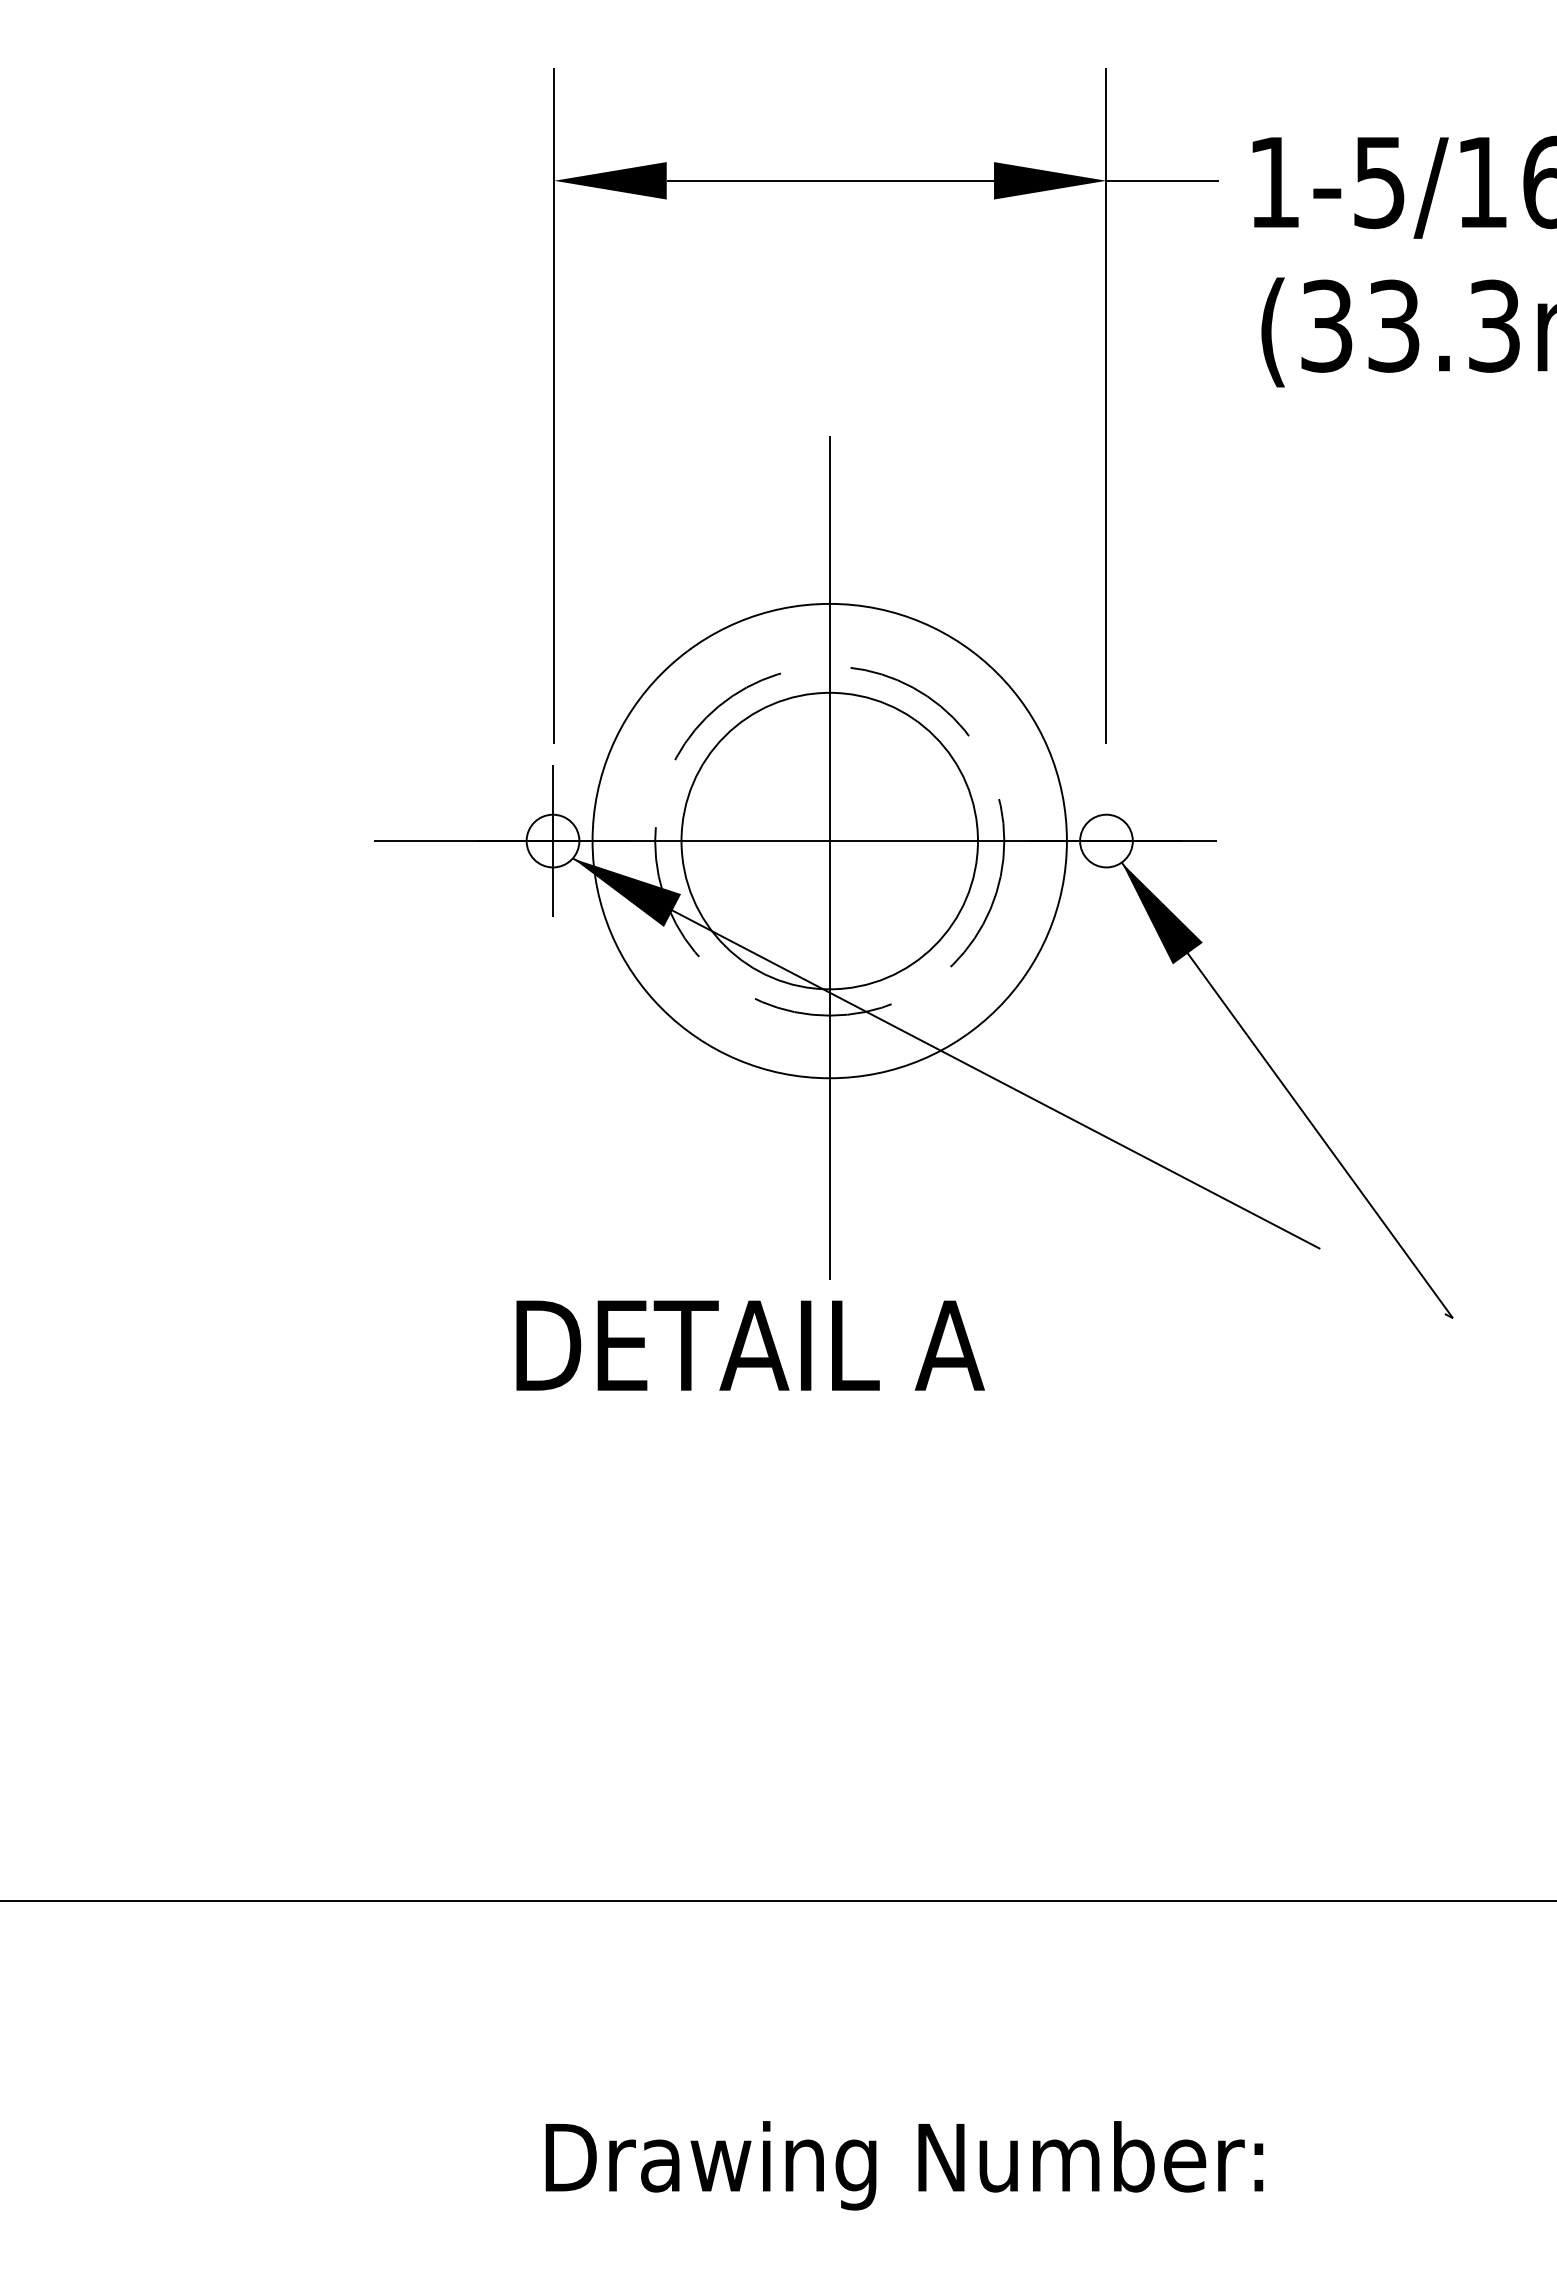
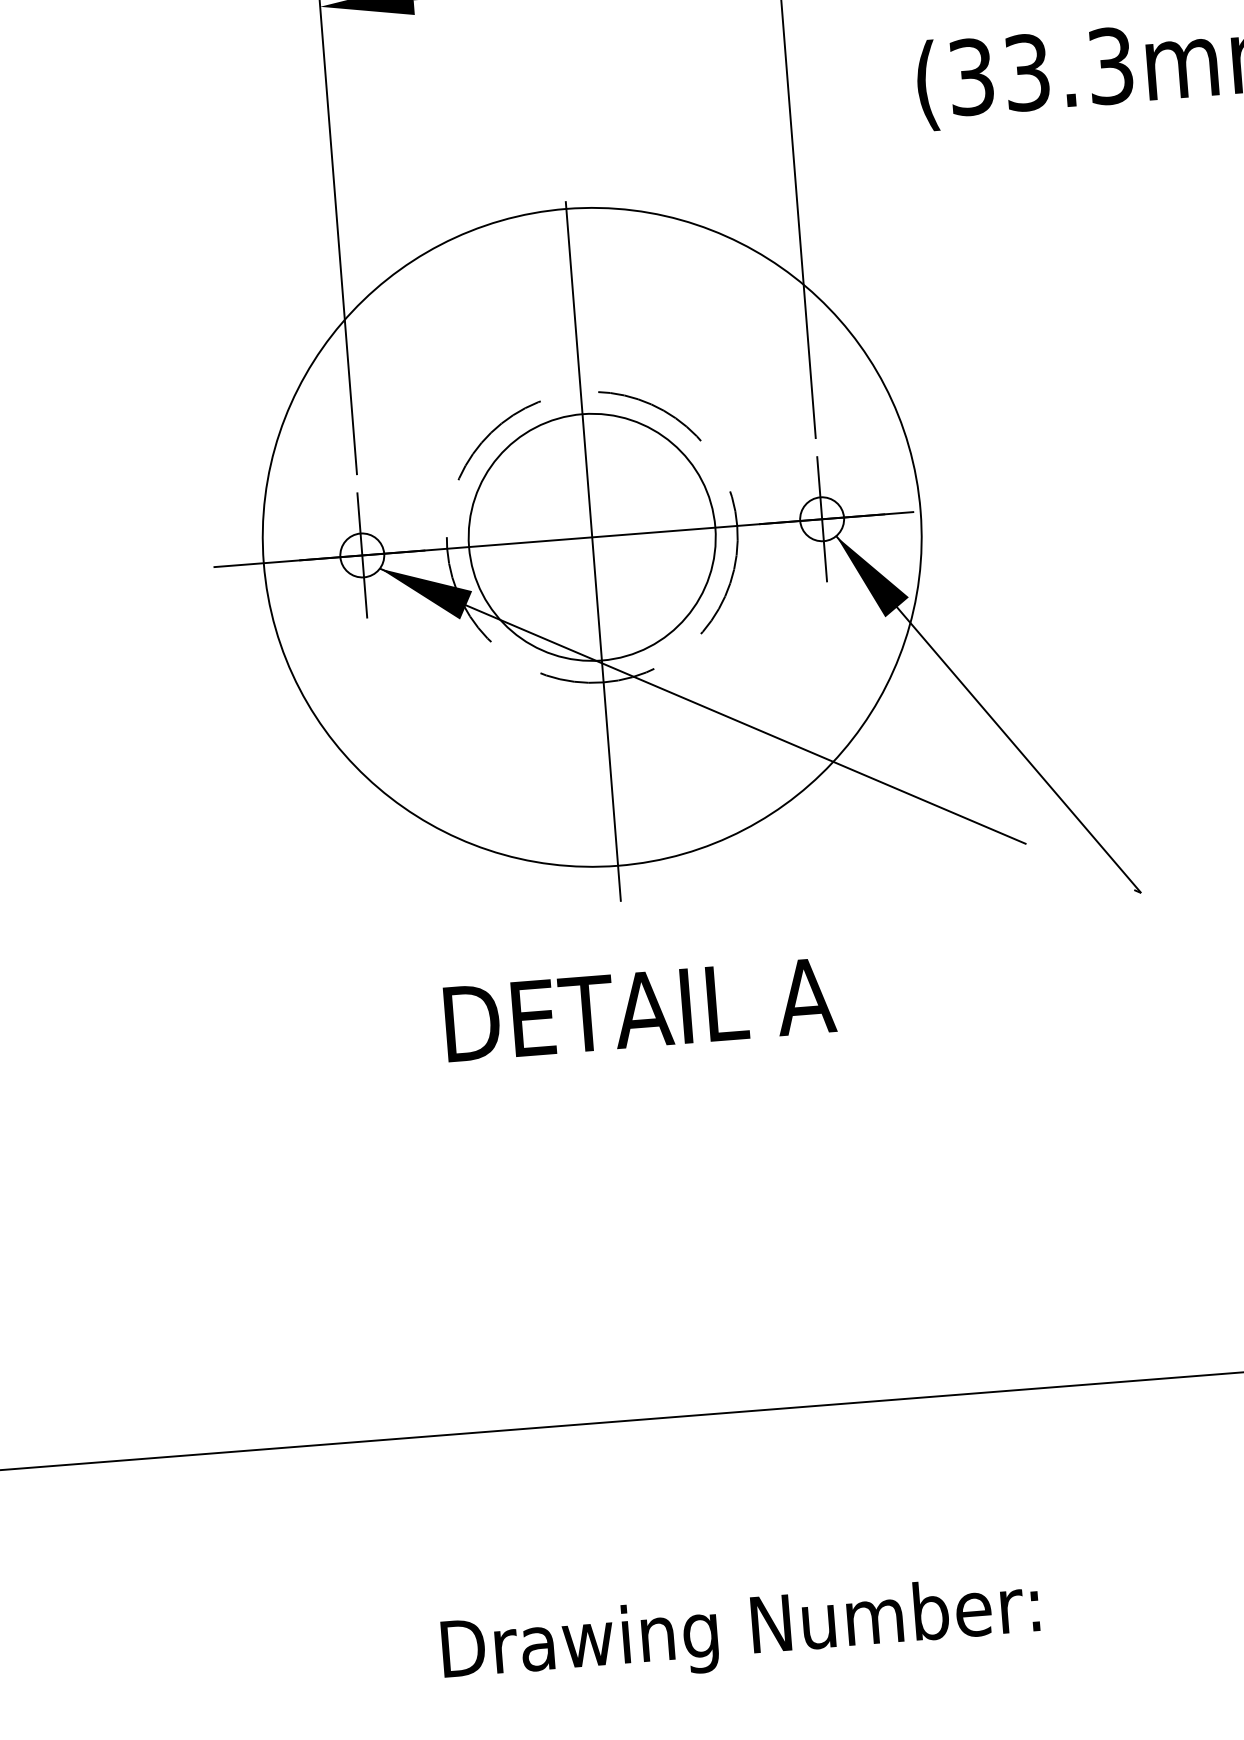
circle: (829, 840) -> (591, 536), size x1.67
line: (1106, 840) -> (822, 518), added
text: (750, 1345) -> (640, 1009), moved

